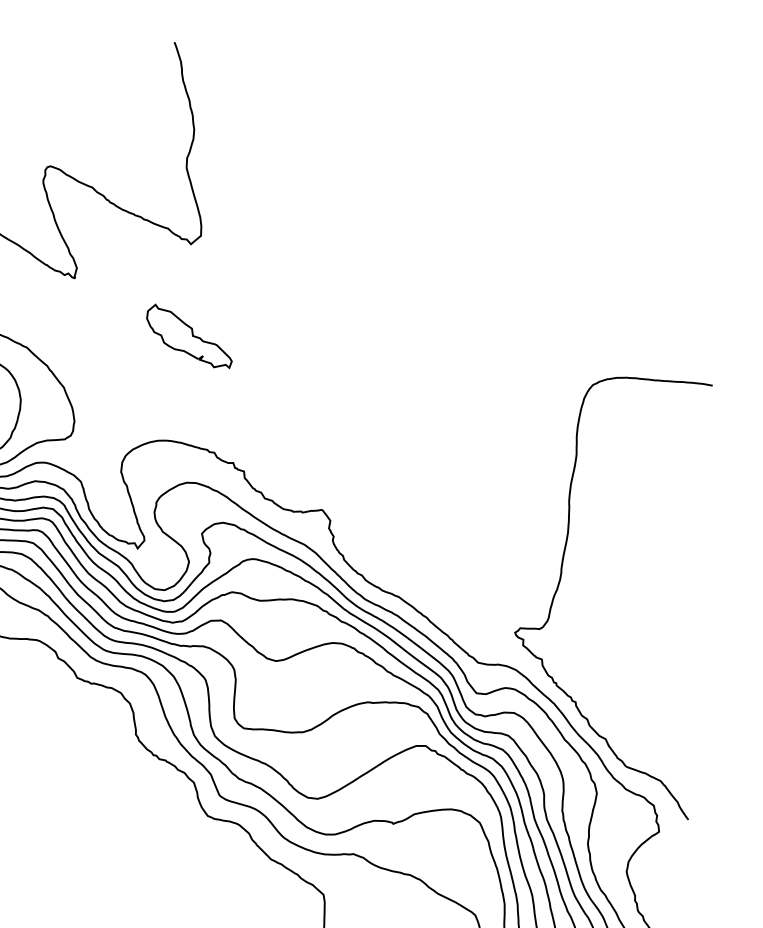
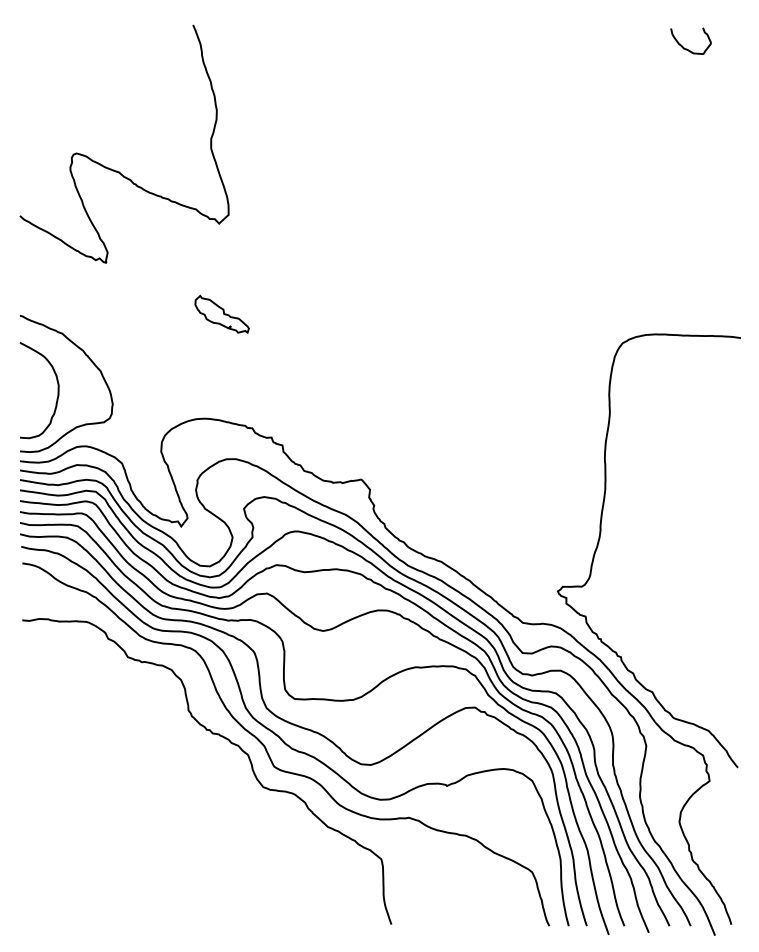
curve: (672, 90) -> (687, 48), added
part: (188, 335) -> (221, 313), size x0.62

